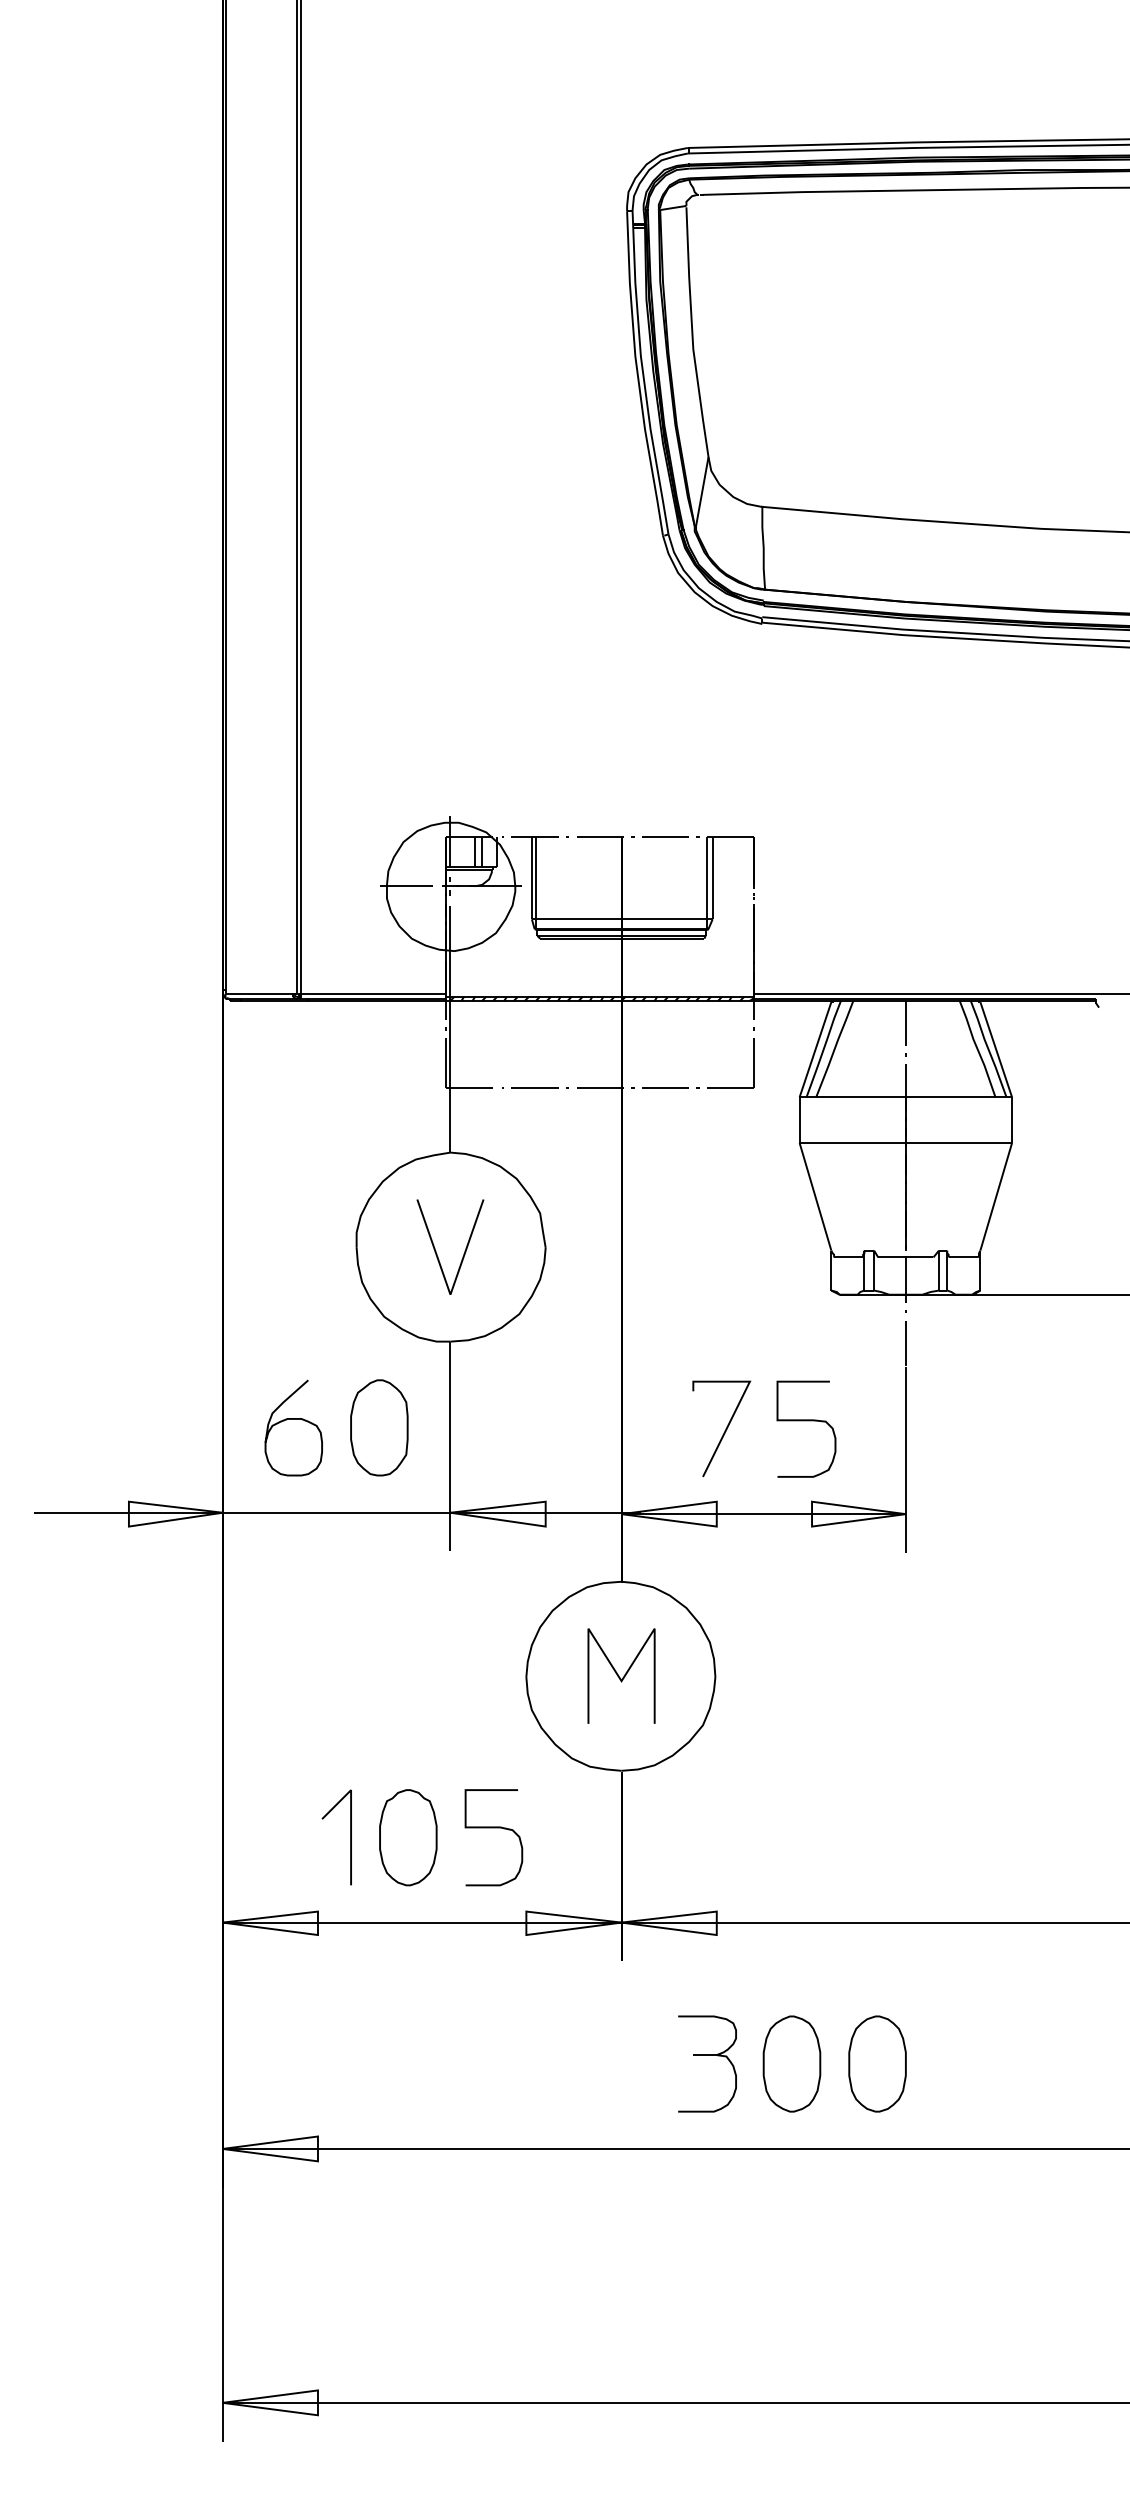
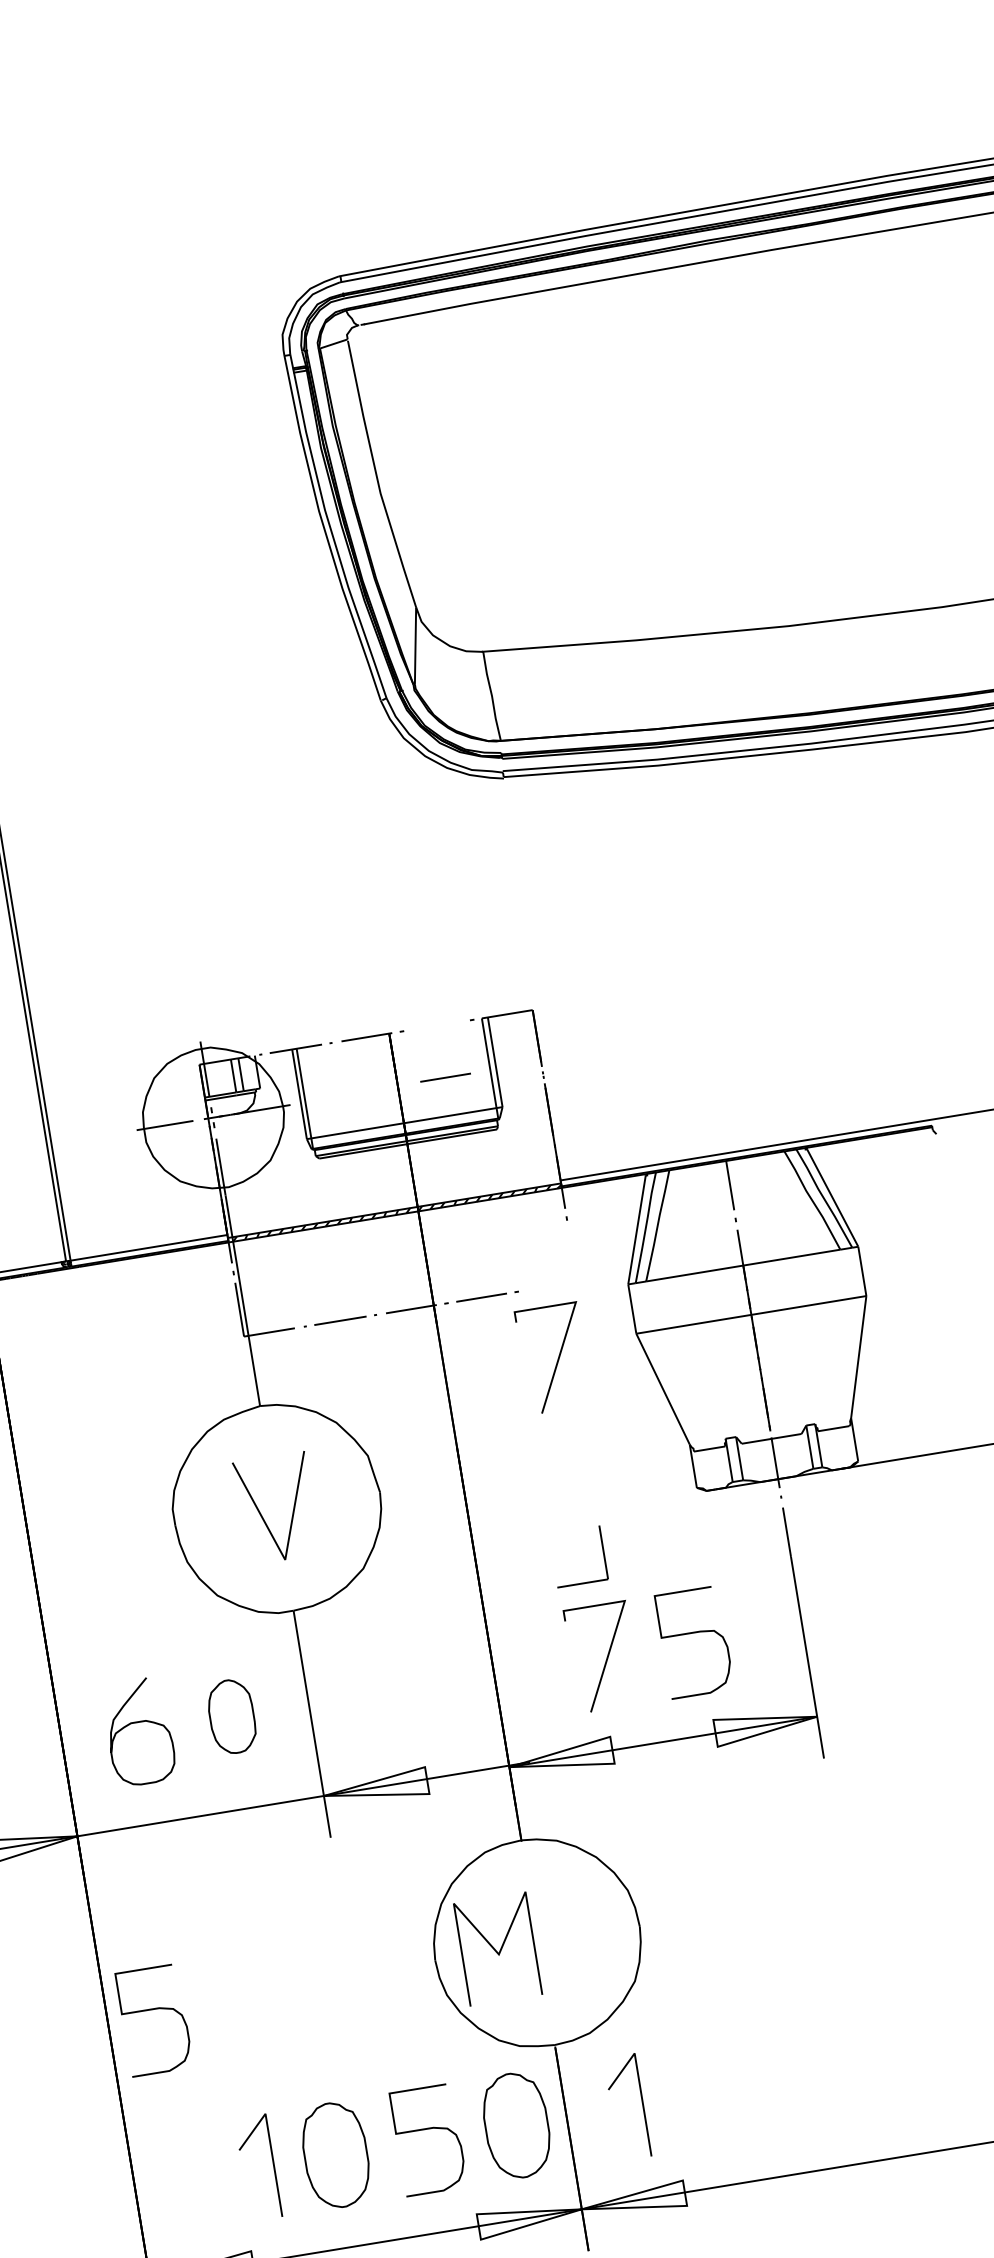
line: (665, 836) -> (445, 1077), moved
part: (753, 1063) -> (603, 1553), moved
curve: (724, 1154) -> (557, 1359), added
part: (379, 1427) -> (231, 1716), size x0.7
curve: (619, 1675) -> (495, 1948), moved
curve: (264, 1680) -> (152, 2010), added
part: (575, 1837) -> (516, 2125), added
curve: (691, 1837) -> (642, 2104), added

